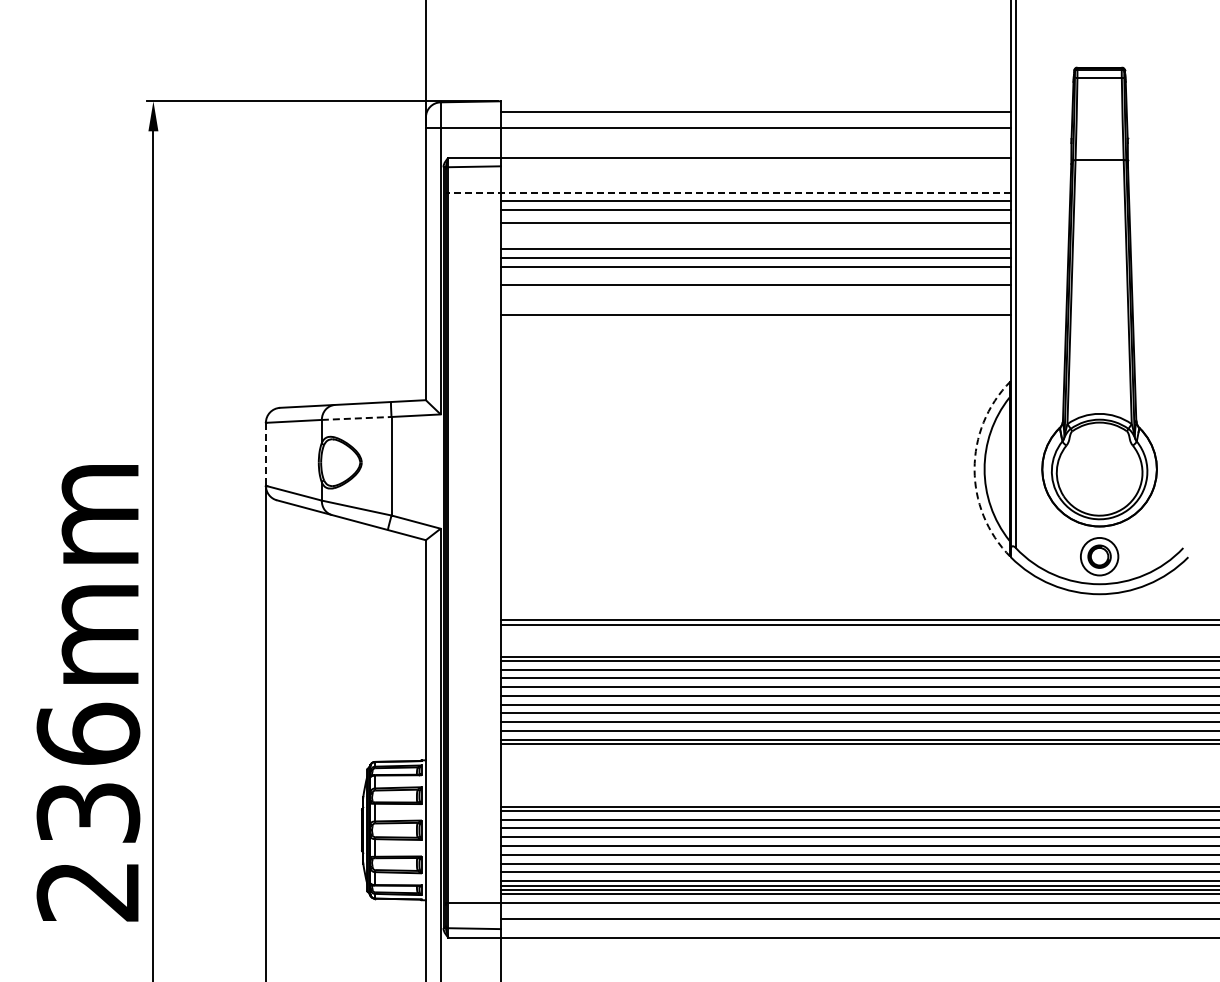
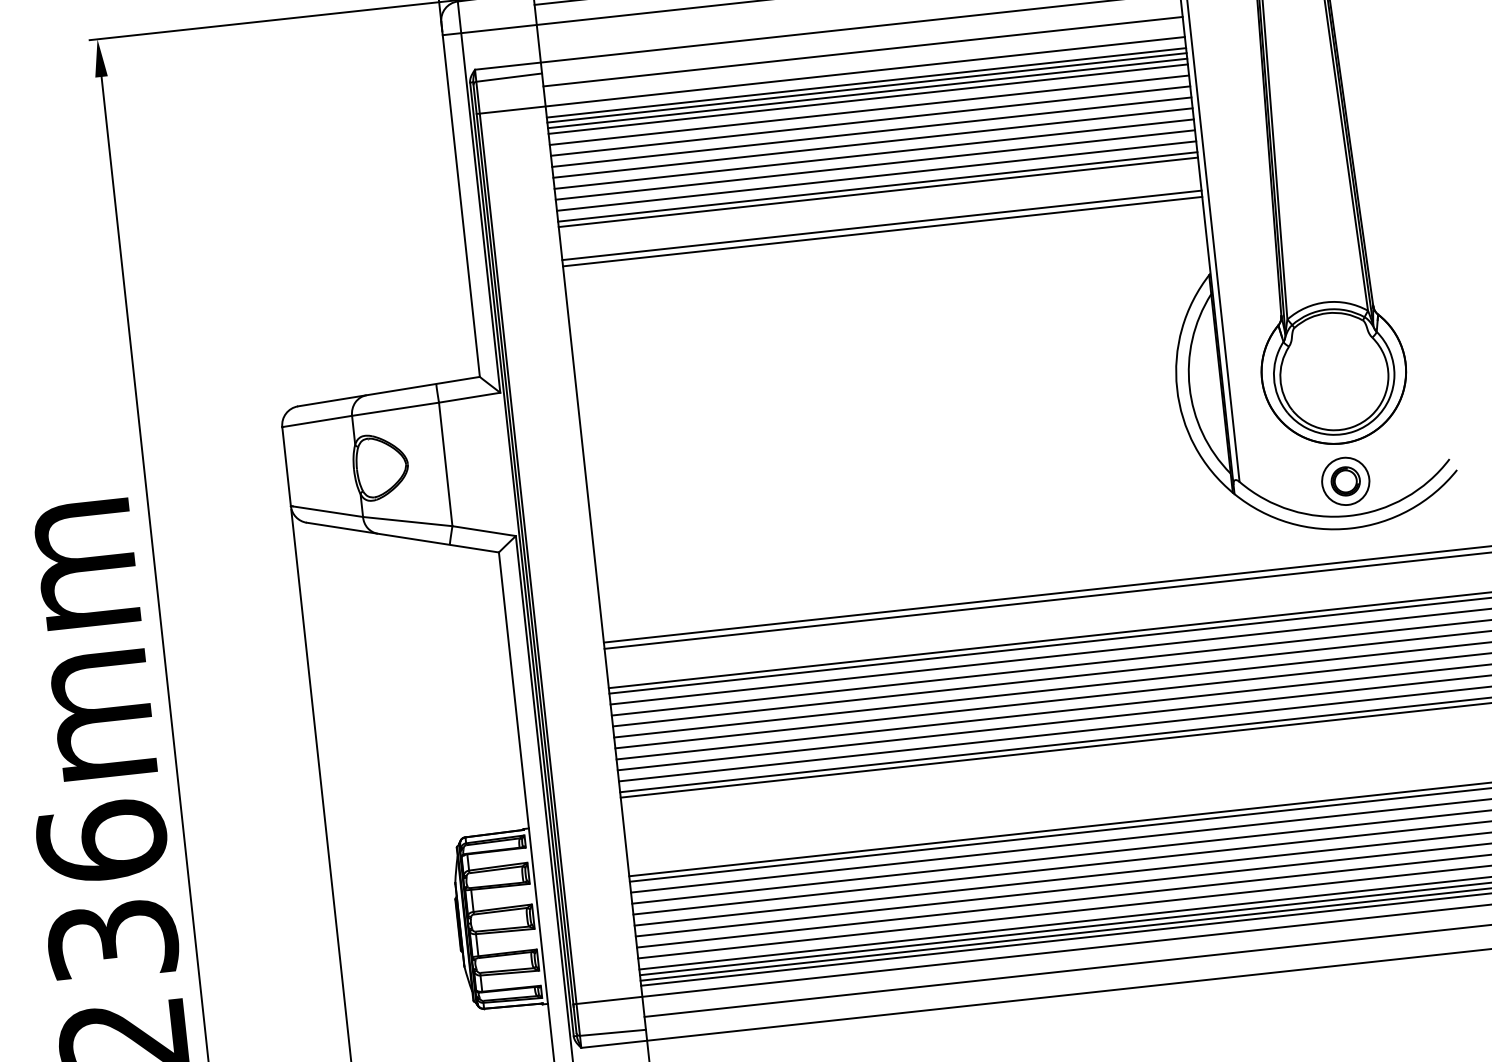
line: (755, 176) -> (862, 51), added
line: (727, 192) -> (829, 75), dashed -> solid
line: (755, 205) -> (866, 87), added
line: (755, 214) -> (867, 99), added
line: (755, 231) -> (870, 120), added
line: (755, 240) -> (871, 131), added
line: (755, 275) -> (876, 175), added
line: (755, 288) -> (877, 192), added
line: (755, 320) -> (882, 232), added
line: (356, 418) -> (395, 409), dashed -> solid
line: (265, 454) -> (286, 466), dashed -> solid
arc: (974, 469) -> (1177, 389), dashed -> solid

